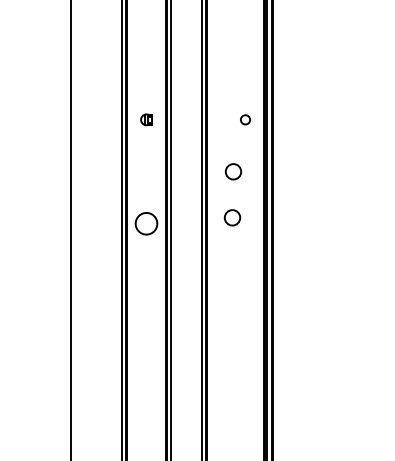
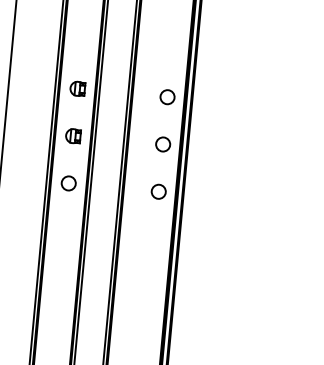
part: (146, 119) -> (77, 88), size x1.43
circle: (245, 119) -> (167, 96), size x1.67
part: (146, 171) -> (73, 135), added
circle: (233, 171) -> (163, 144), moved
circle: (232, 217) -> (158, 191), moved
circle: (146, 223) -> (68, 183), size x0.71

